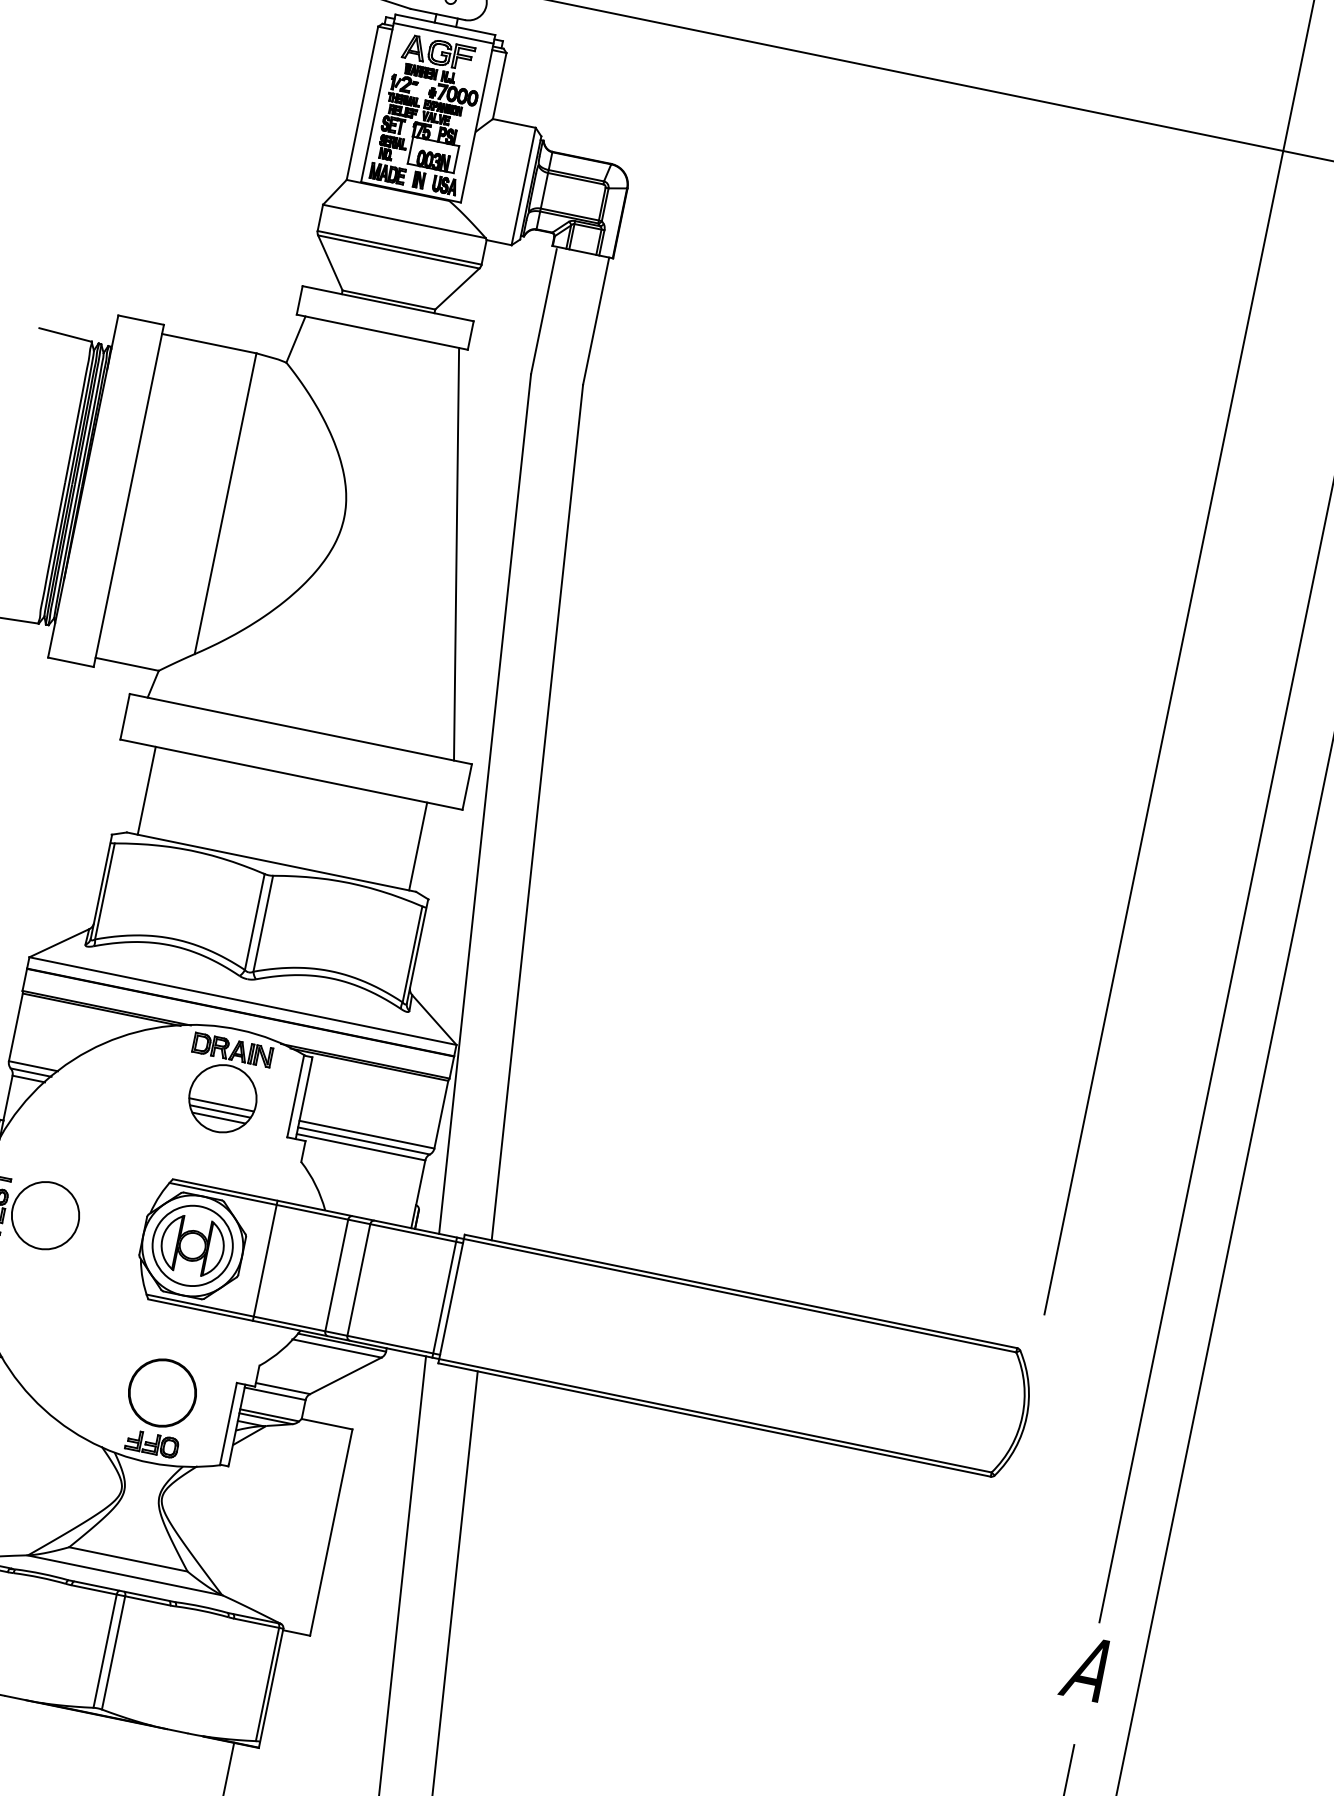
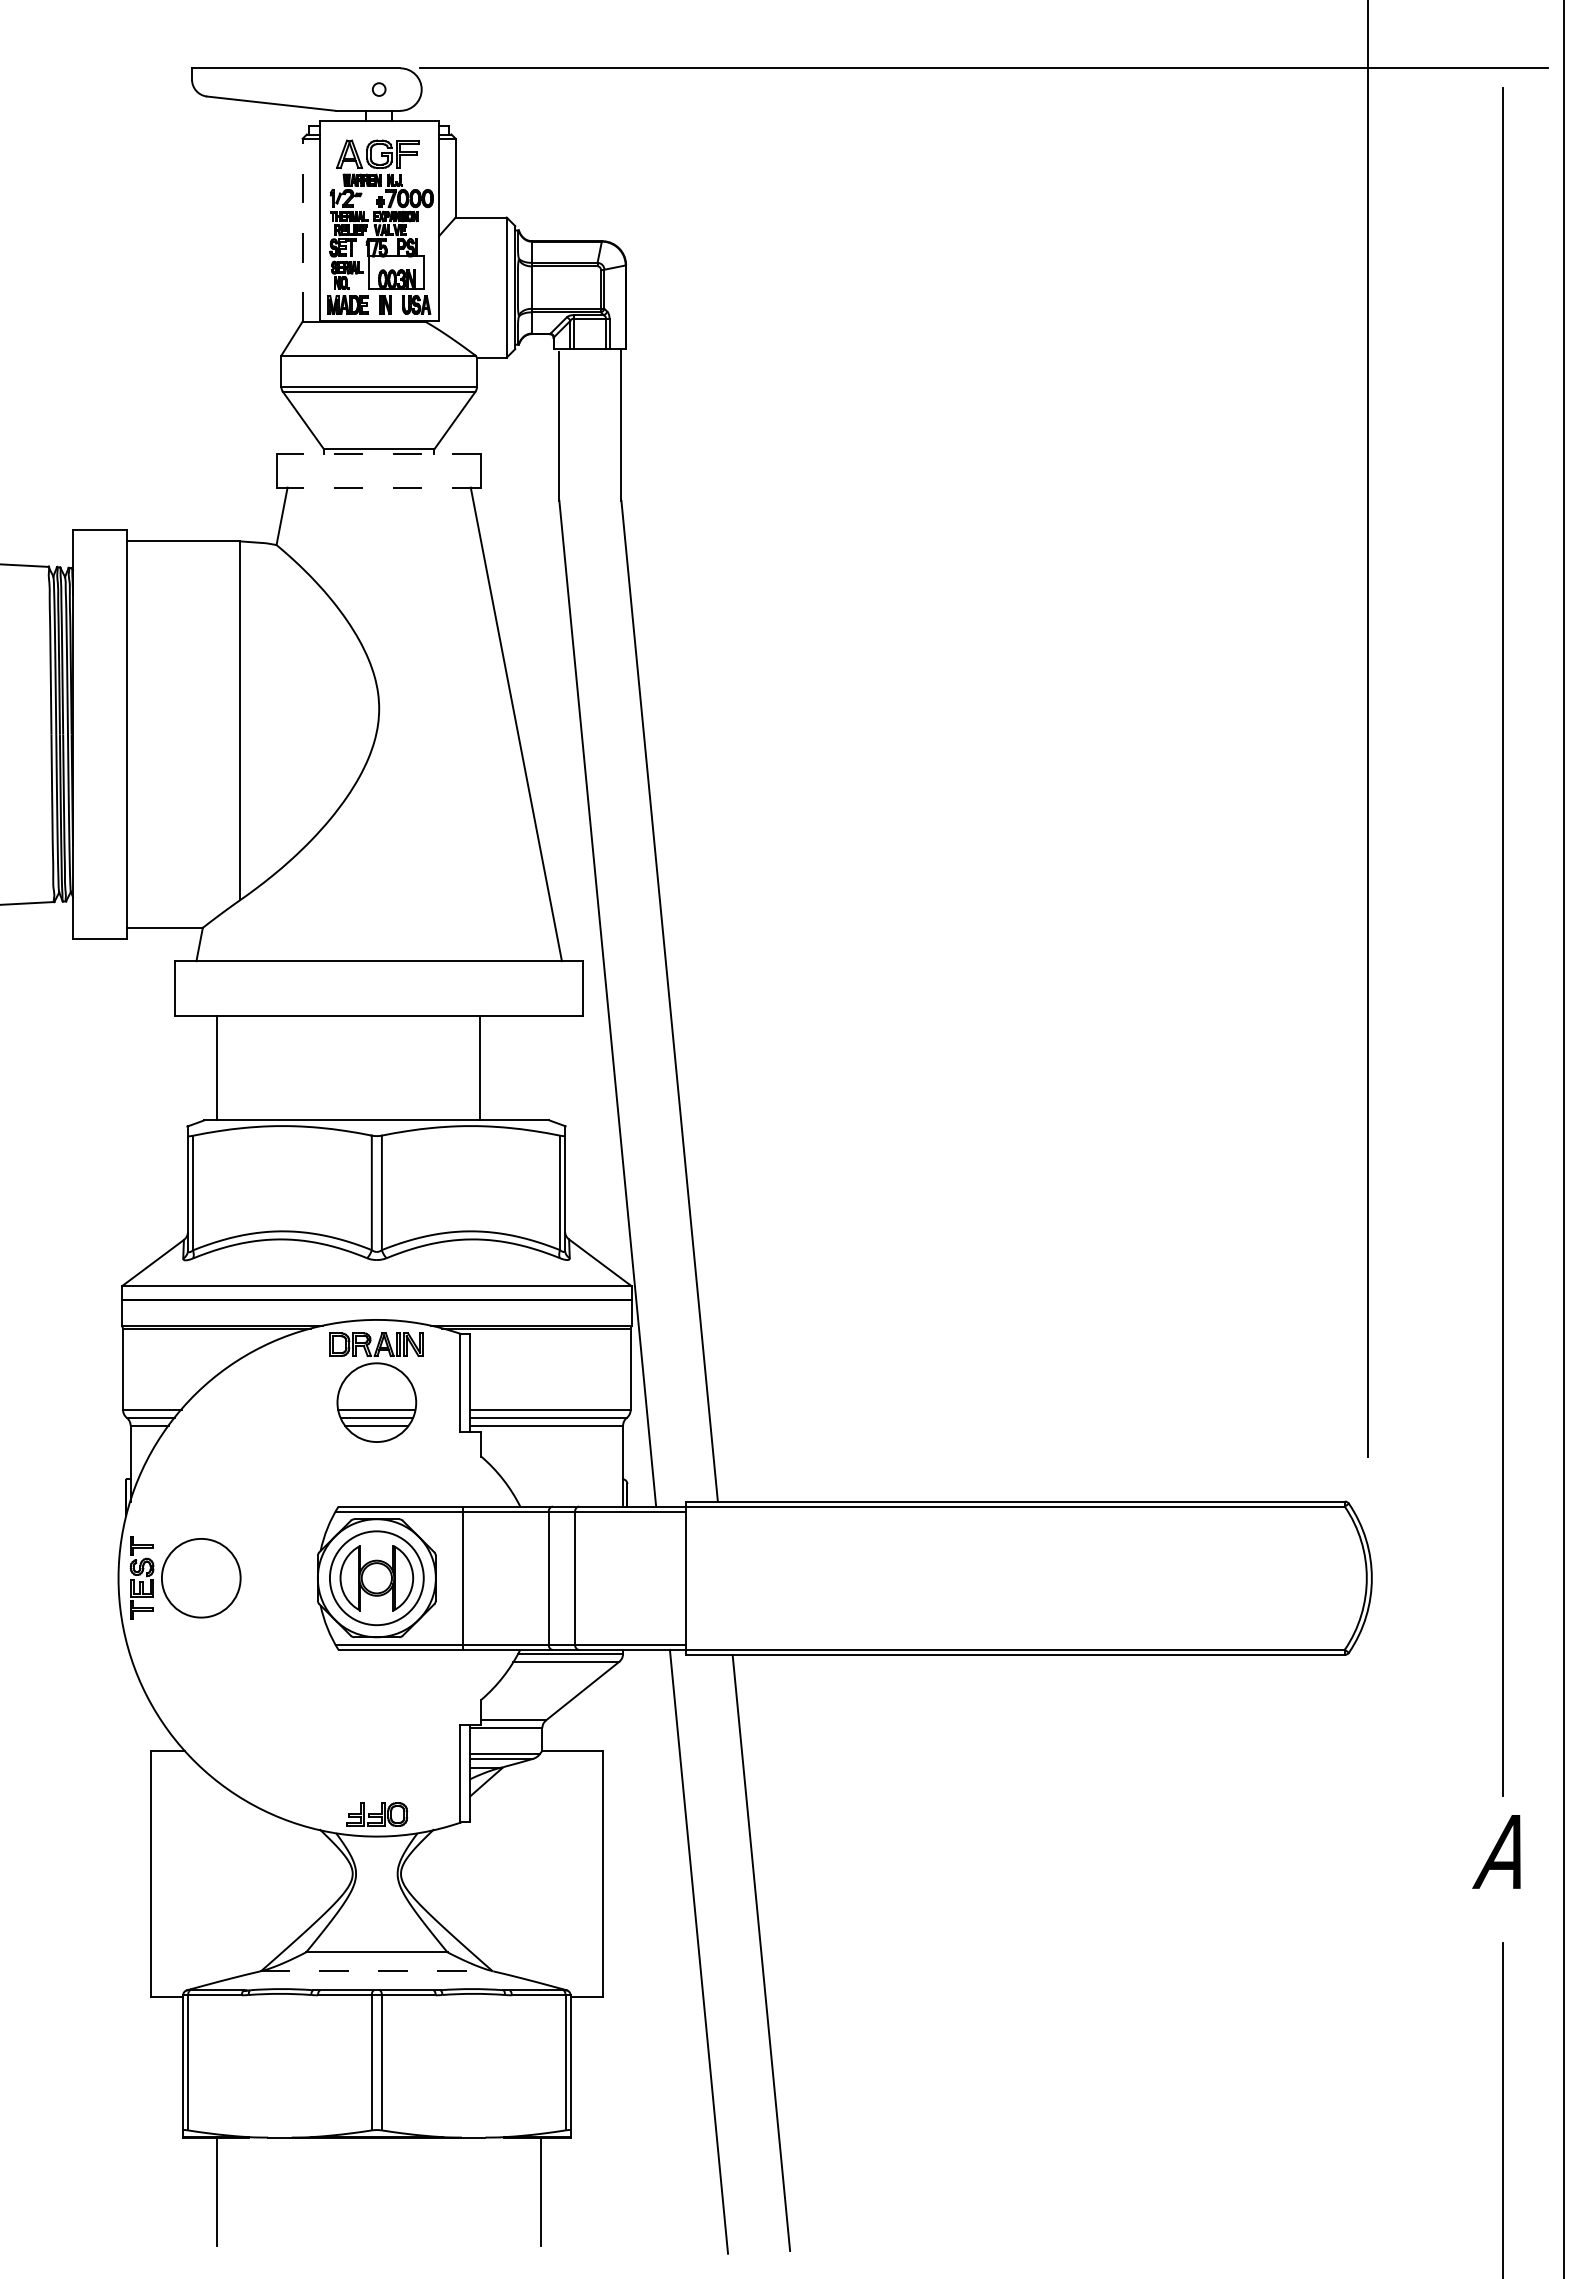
line: (443, 33) -> (378, 131), removed
line: (362, 102) -> (302, 229), solid -> dashed
line: (387, 303) -> (378, 453), solid -> dashed
line: (381, 331) -> (378, 487), solid -> dashed
line: (418, 846) -> (480, 1067), moved
line: (444, 1296) -> (677, 1577), removed
part: (162, 1392) -> (376, 1753), removed
line: (124, 1575) -> (376, 1971), solid -> dashed

